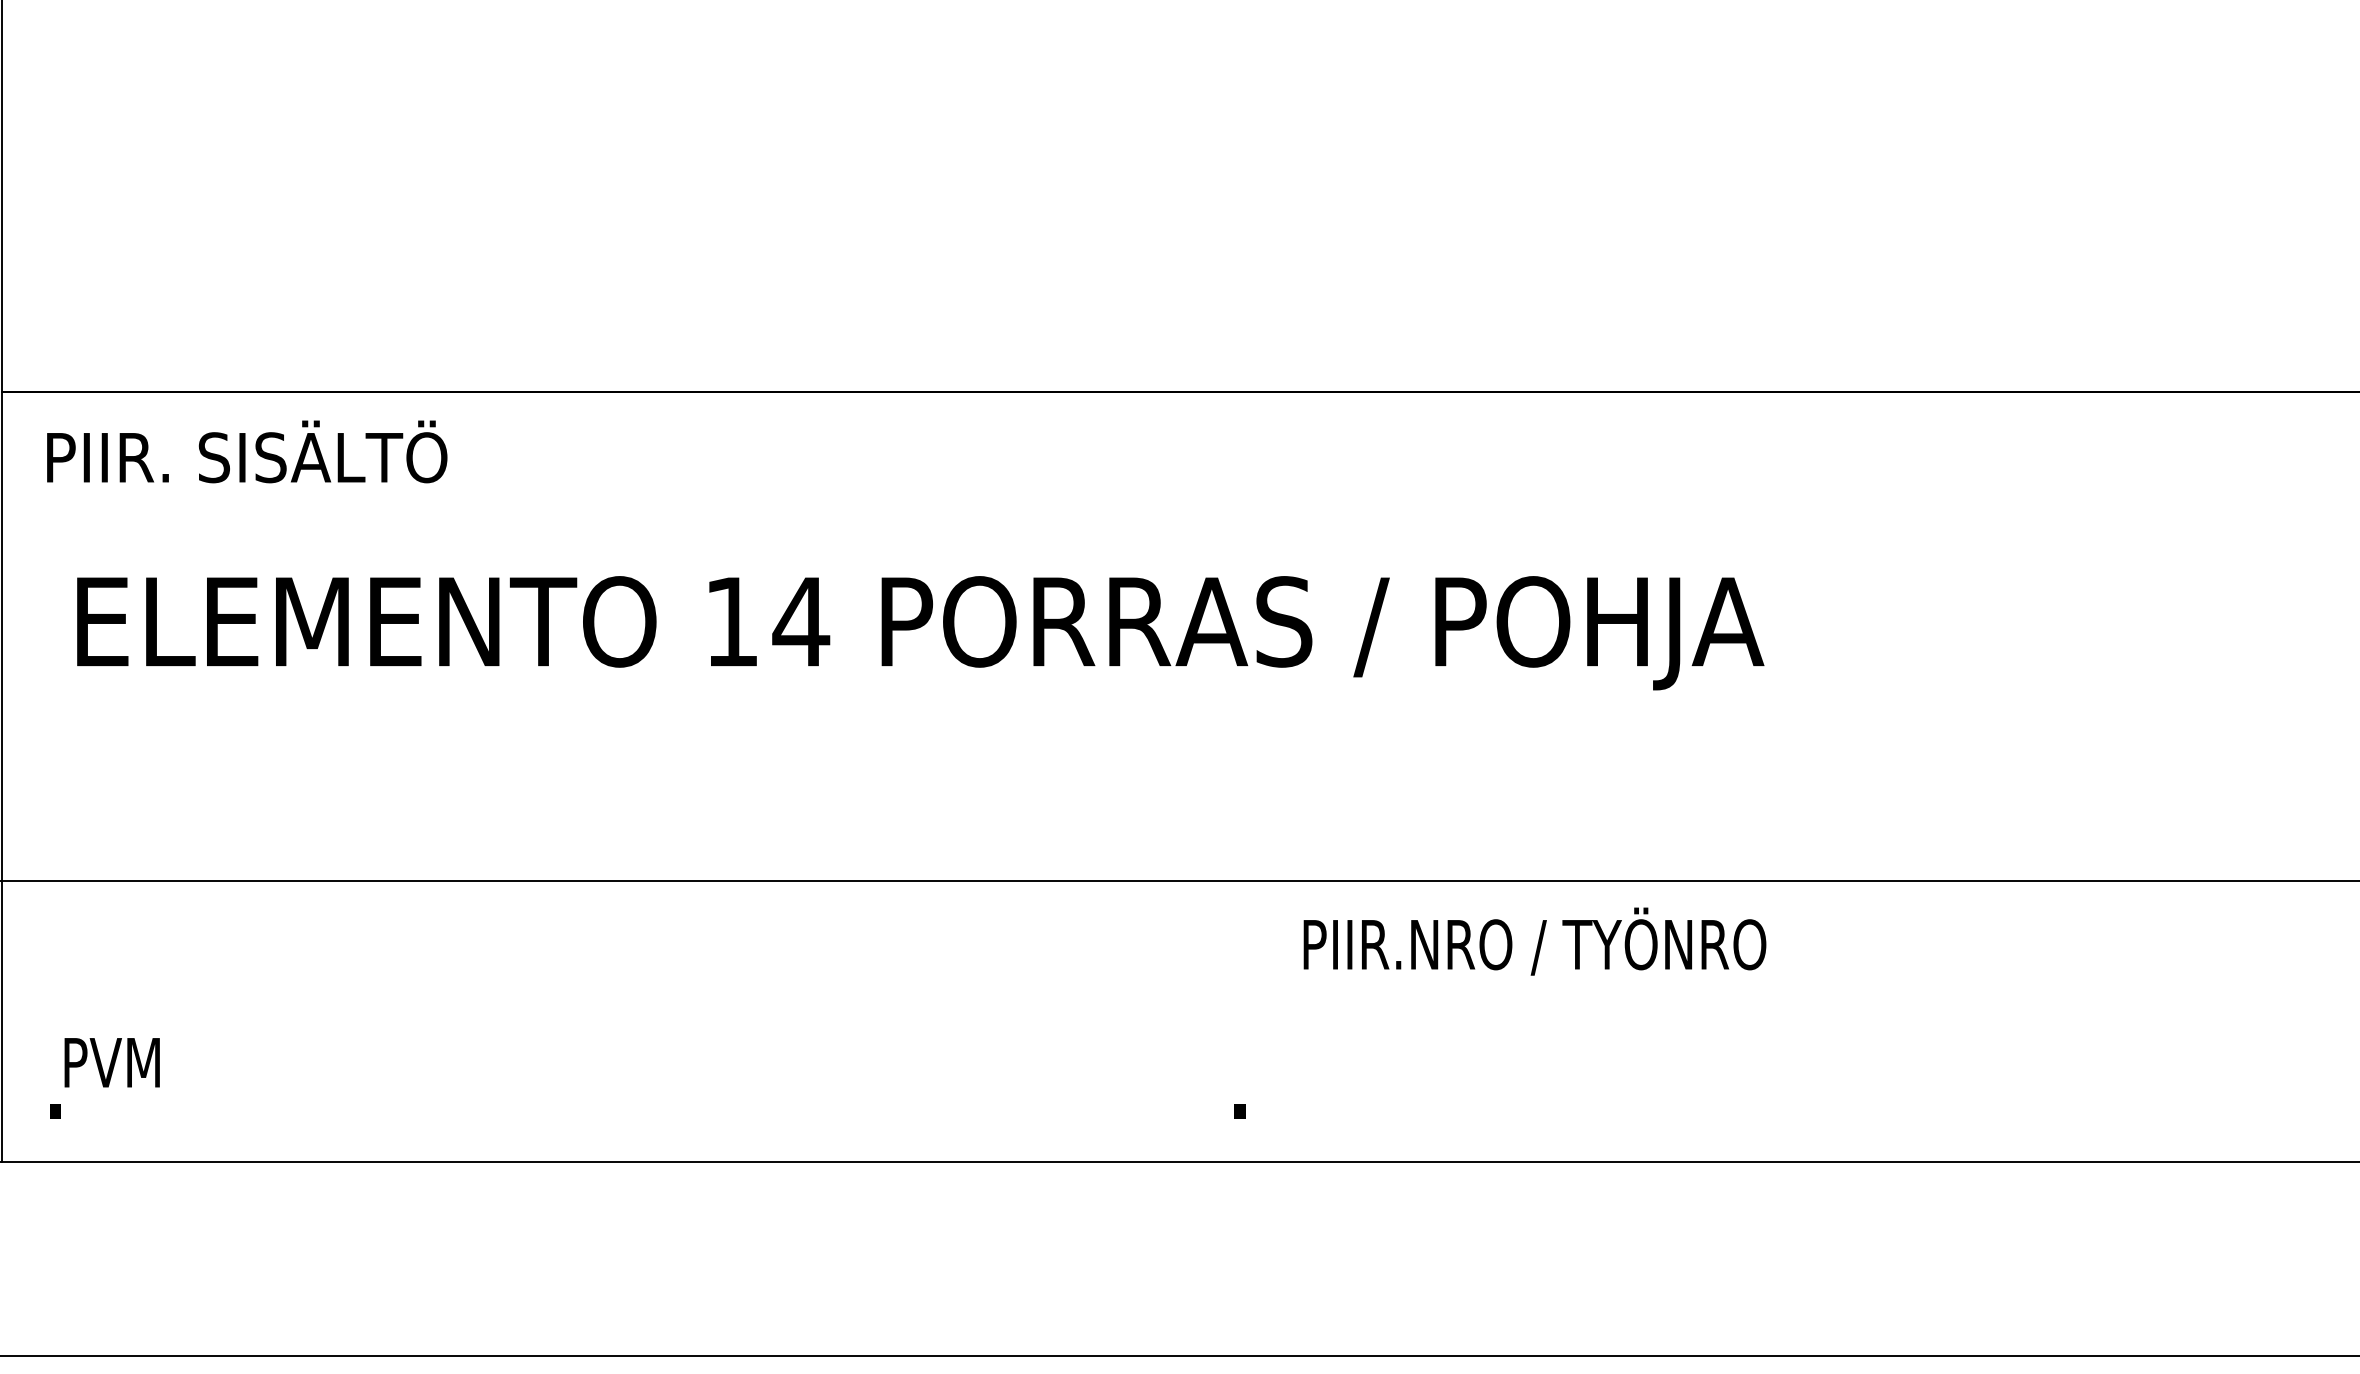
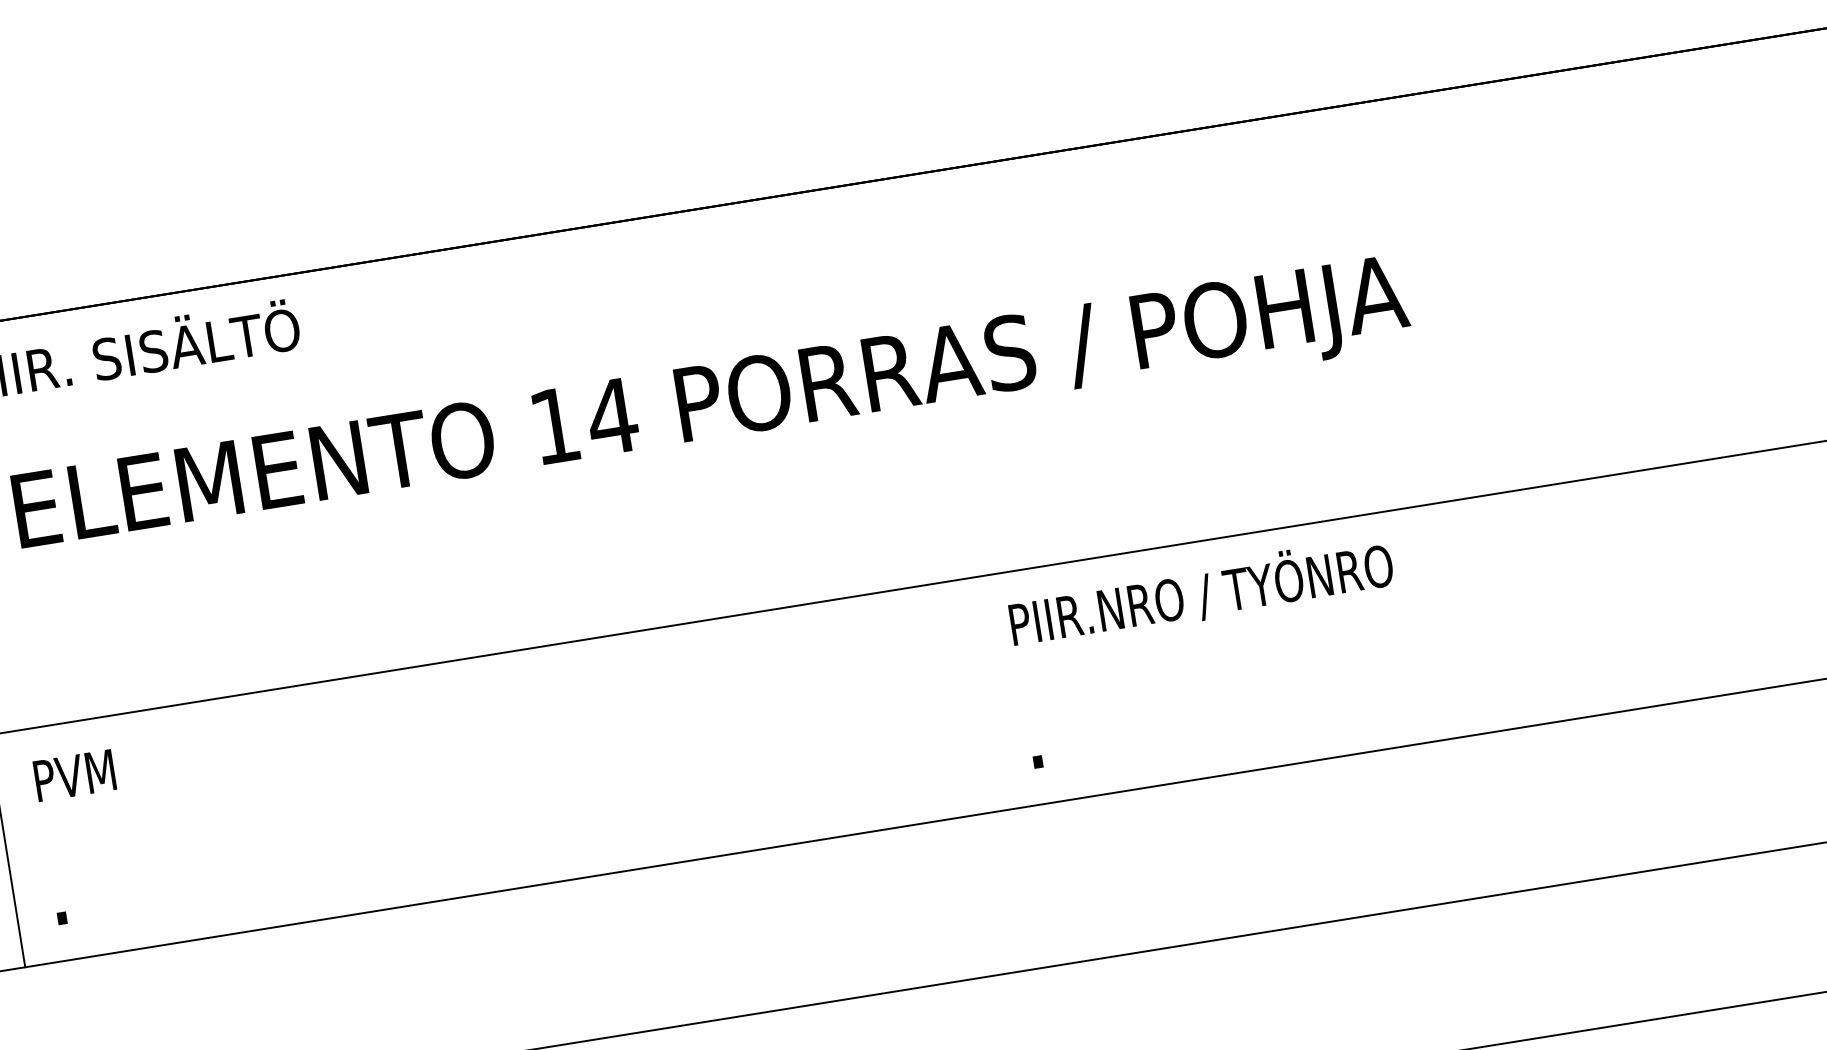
text: (1534, 941) -> (1200, 592), moved
text: (111, 1062) -> (74, 775), moved

